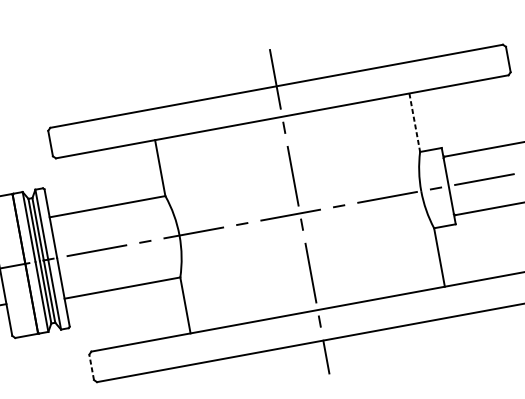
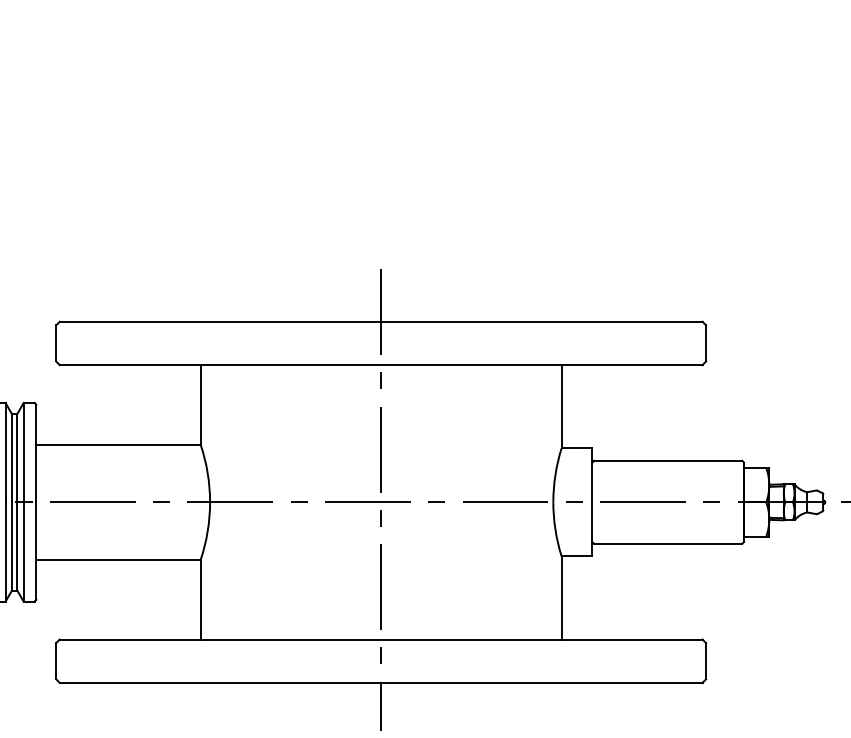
line: (414, 122) -> (561, 406), dashed -> solid
line: (91, 366) -> (56, 660), dashed -> solid

